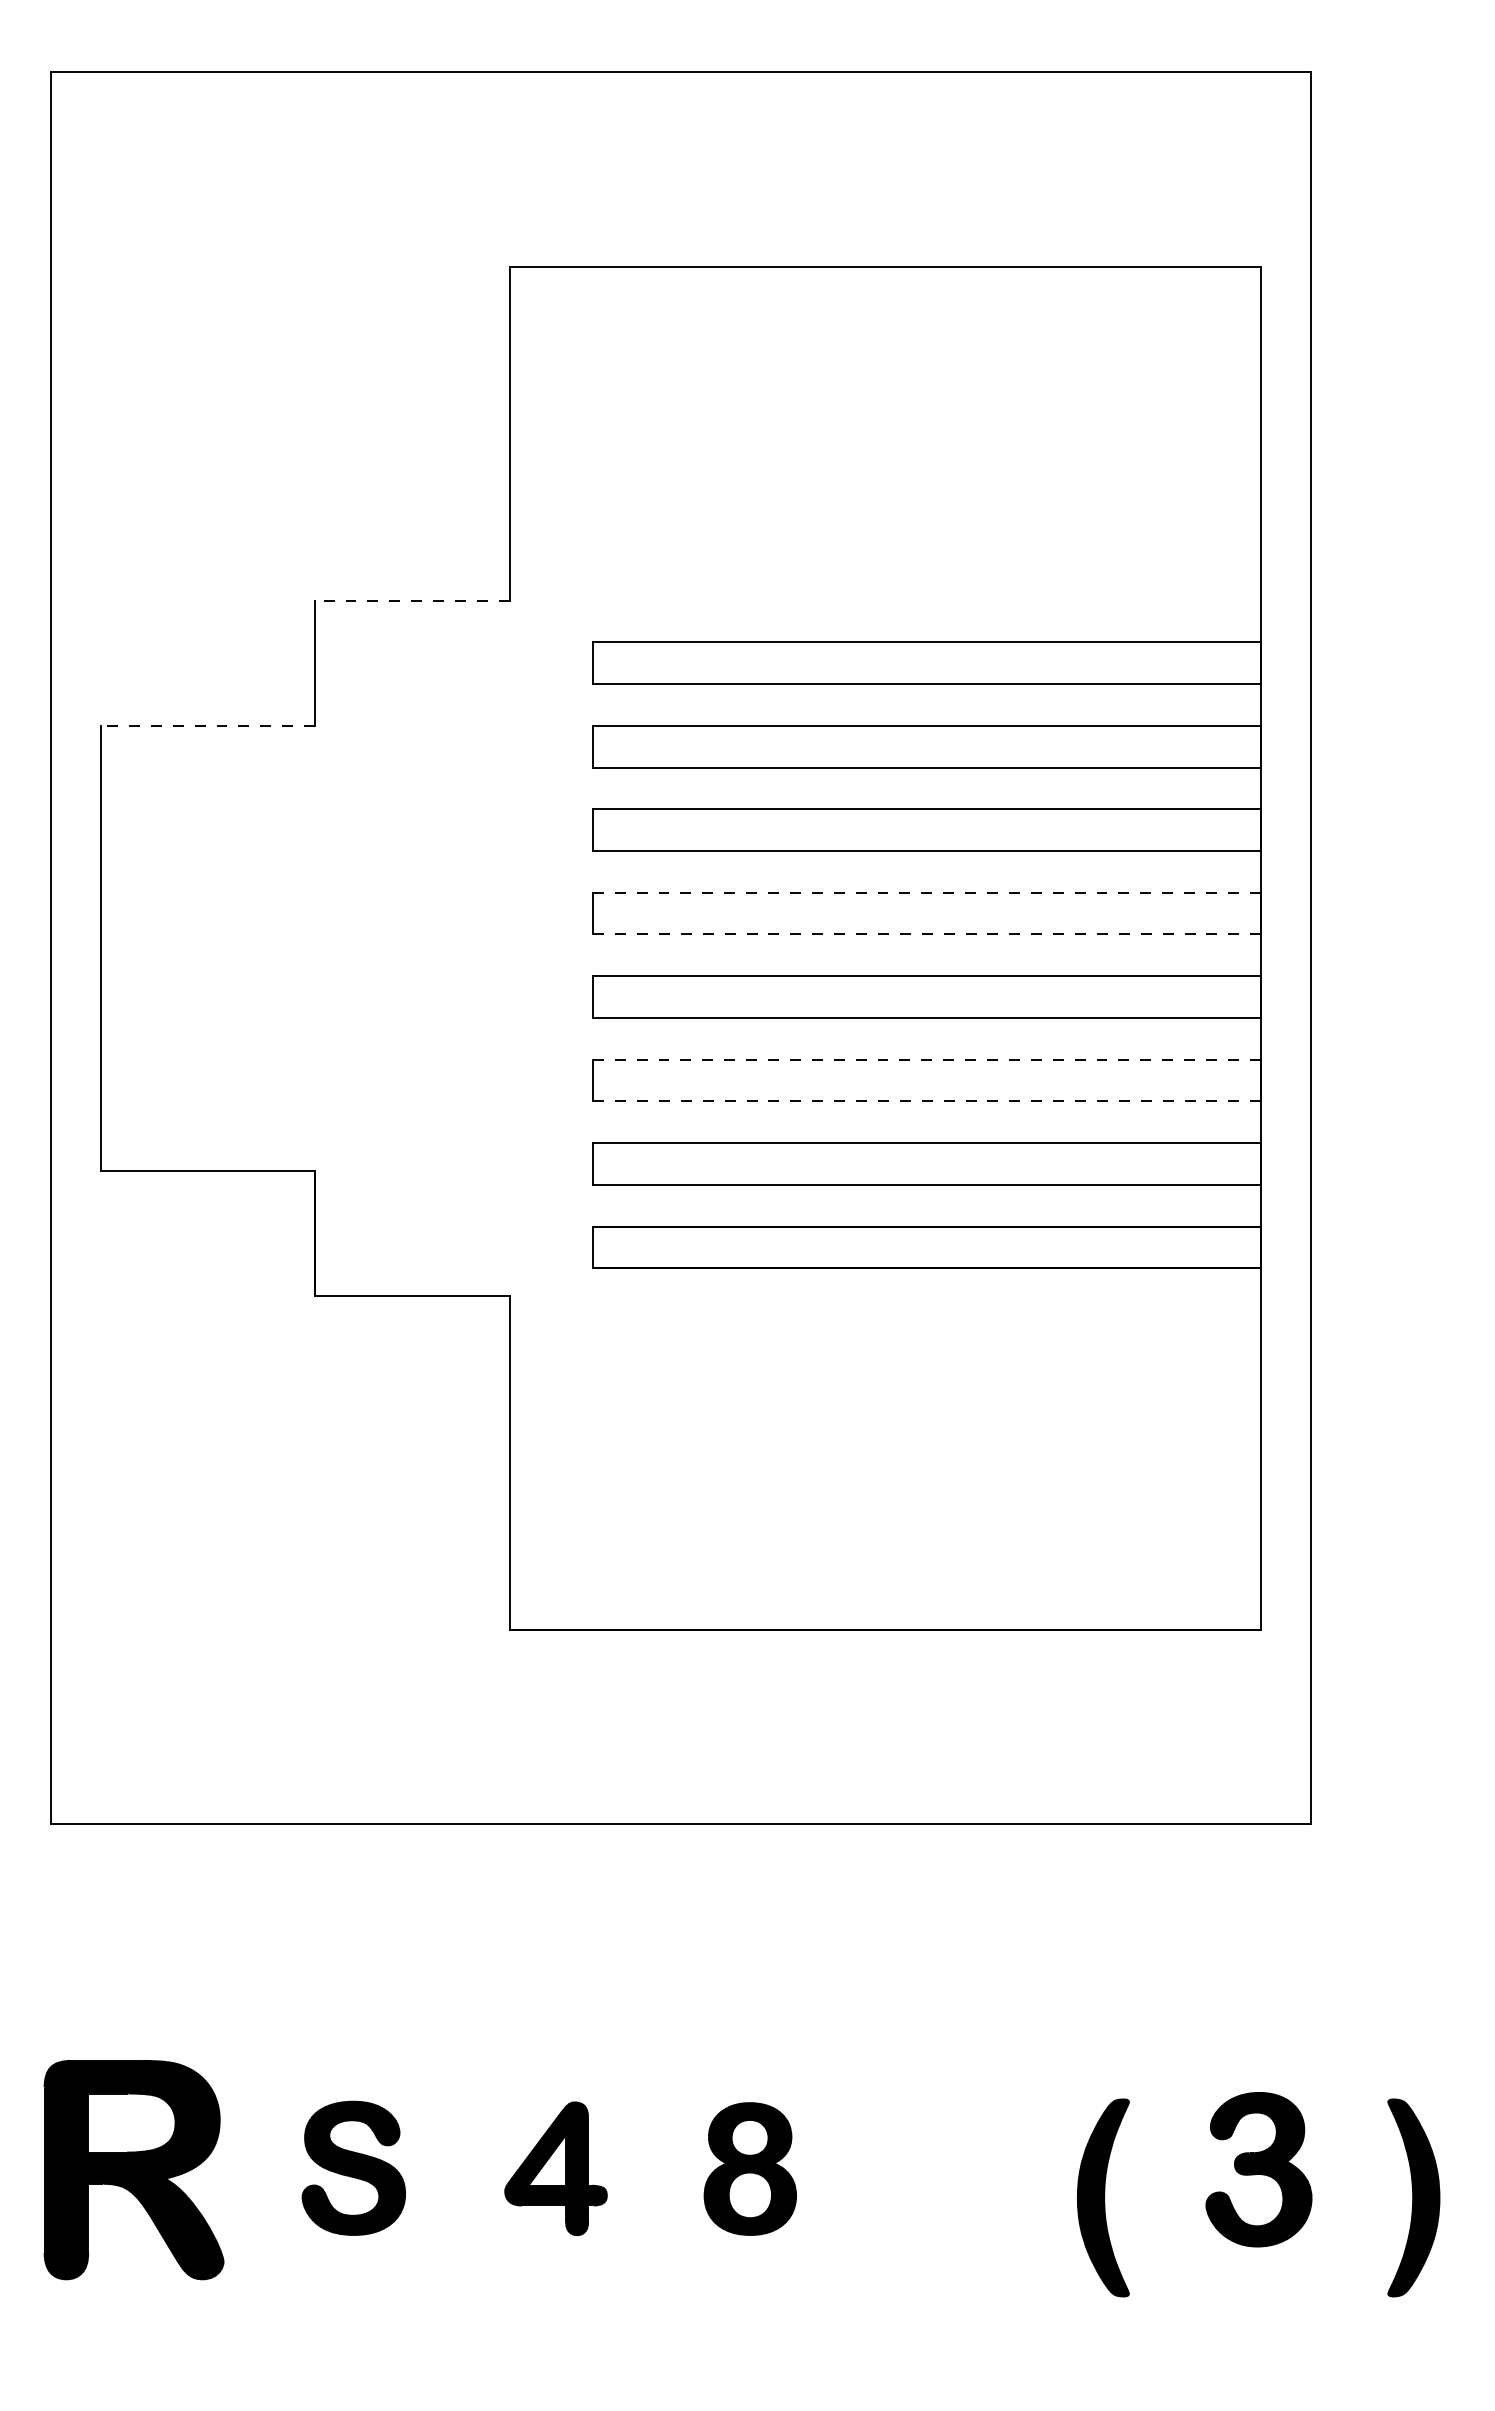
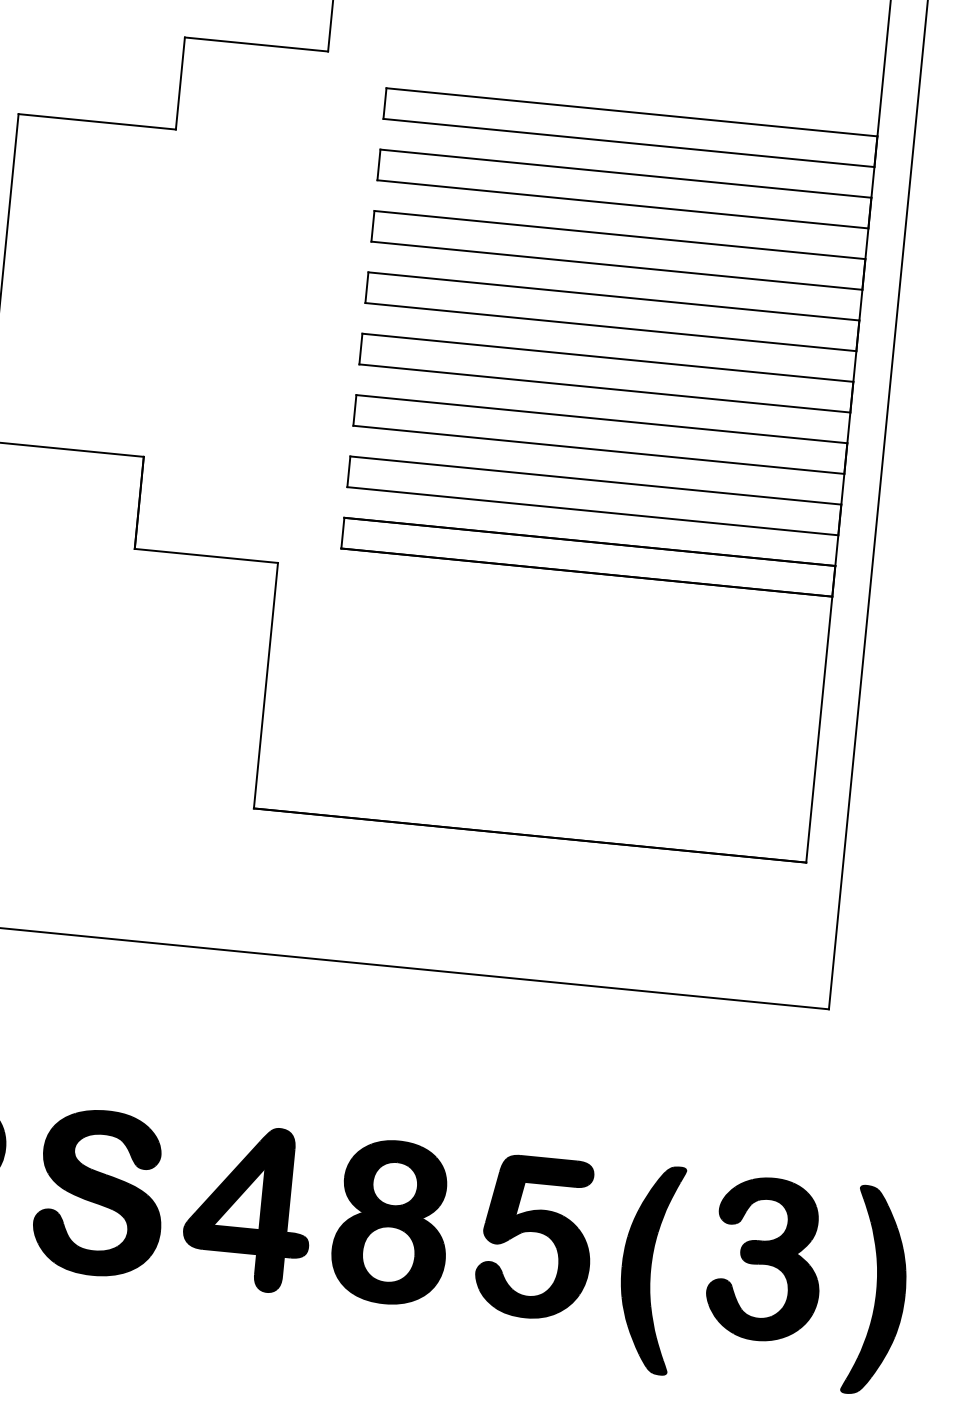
line: (411, 600) -> (255, 44), dashed -> solid
line: (208, 725) -> (97, 121), dashed -> solid
line: (927, 892) -> (614, 296), dashed -> solid
line: (927, 934) -> (611, 327), dashed -> solid
line: (927, 1059) -> (602, 419), dashed -> solid
line: (927, 1101) -> (599, 449), dashed -> solid
part: (945, 2163) -> (535, 1232), added
part: (353, 2168) -> (100, 1193), size x1.67
part: (555, 2168) -> (248, 1207), size x1.67
part: (750, 2168) -> (392, 1221), size x1.67
part: (1258, 2169) -> (765, 1259), size x1.43
part: (1103, 2197) -> (649, 1268), size x1.43
part: (1413, 2197) -> (877, 1291), size x1.43

